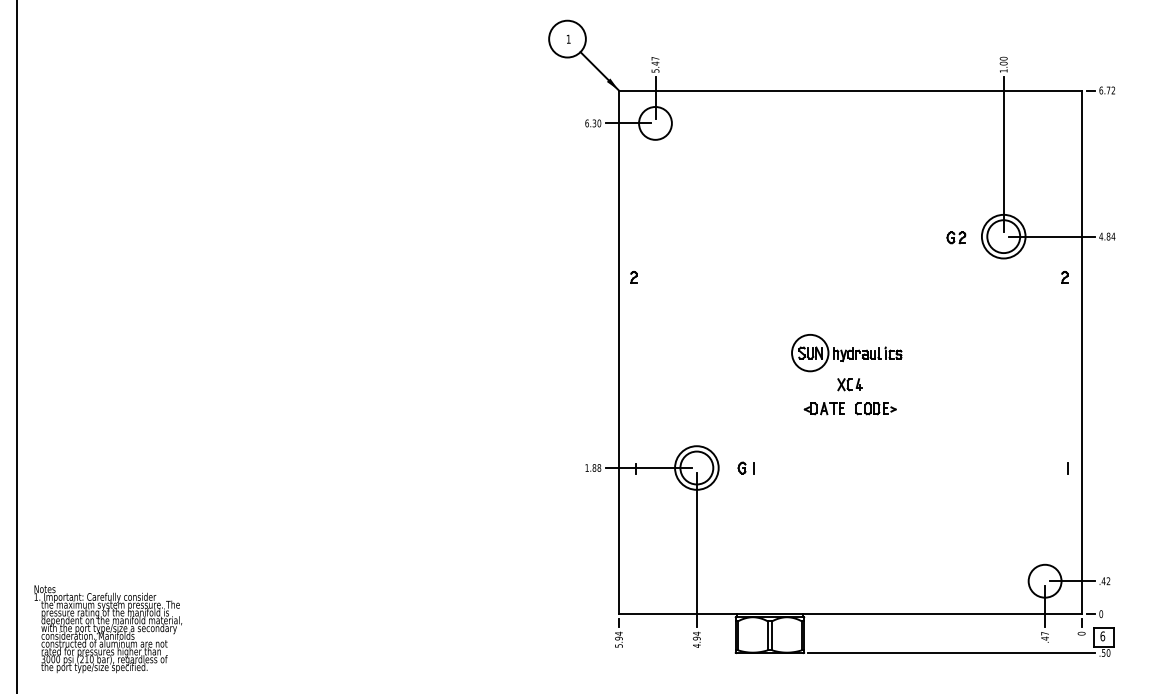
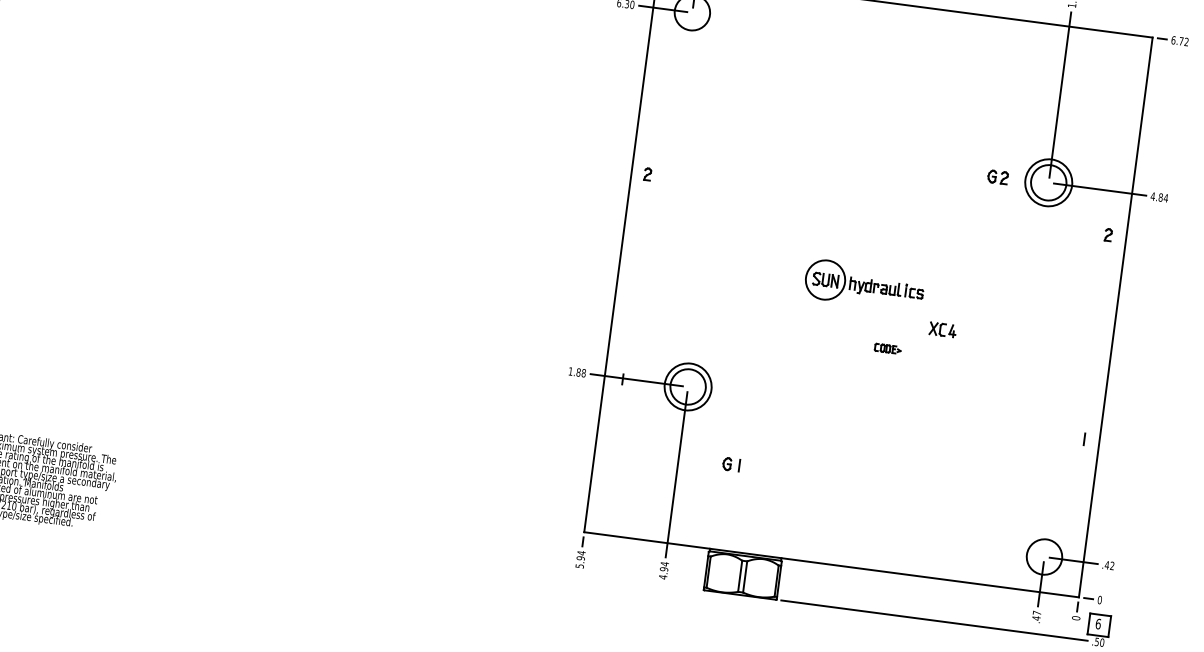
part: (849, 384) -> (942, 329), moved
part: (823, 408) -> (831, 341), removed
part: (875, 408) -> (887, 348), size x0.6
part: (745, 467) -> (730, 463), moved

